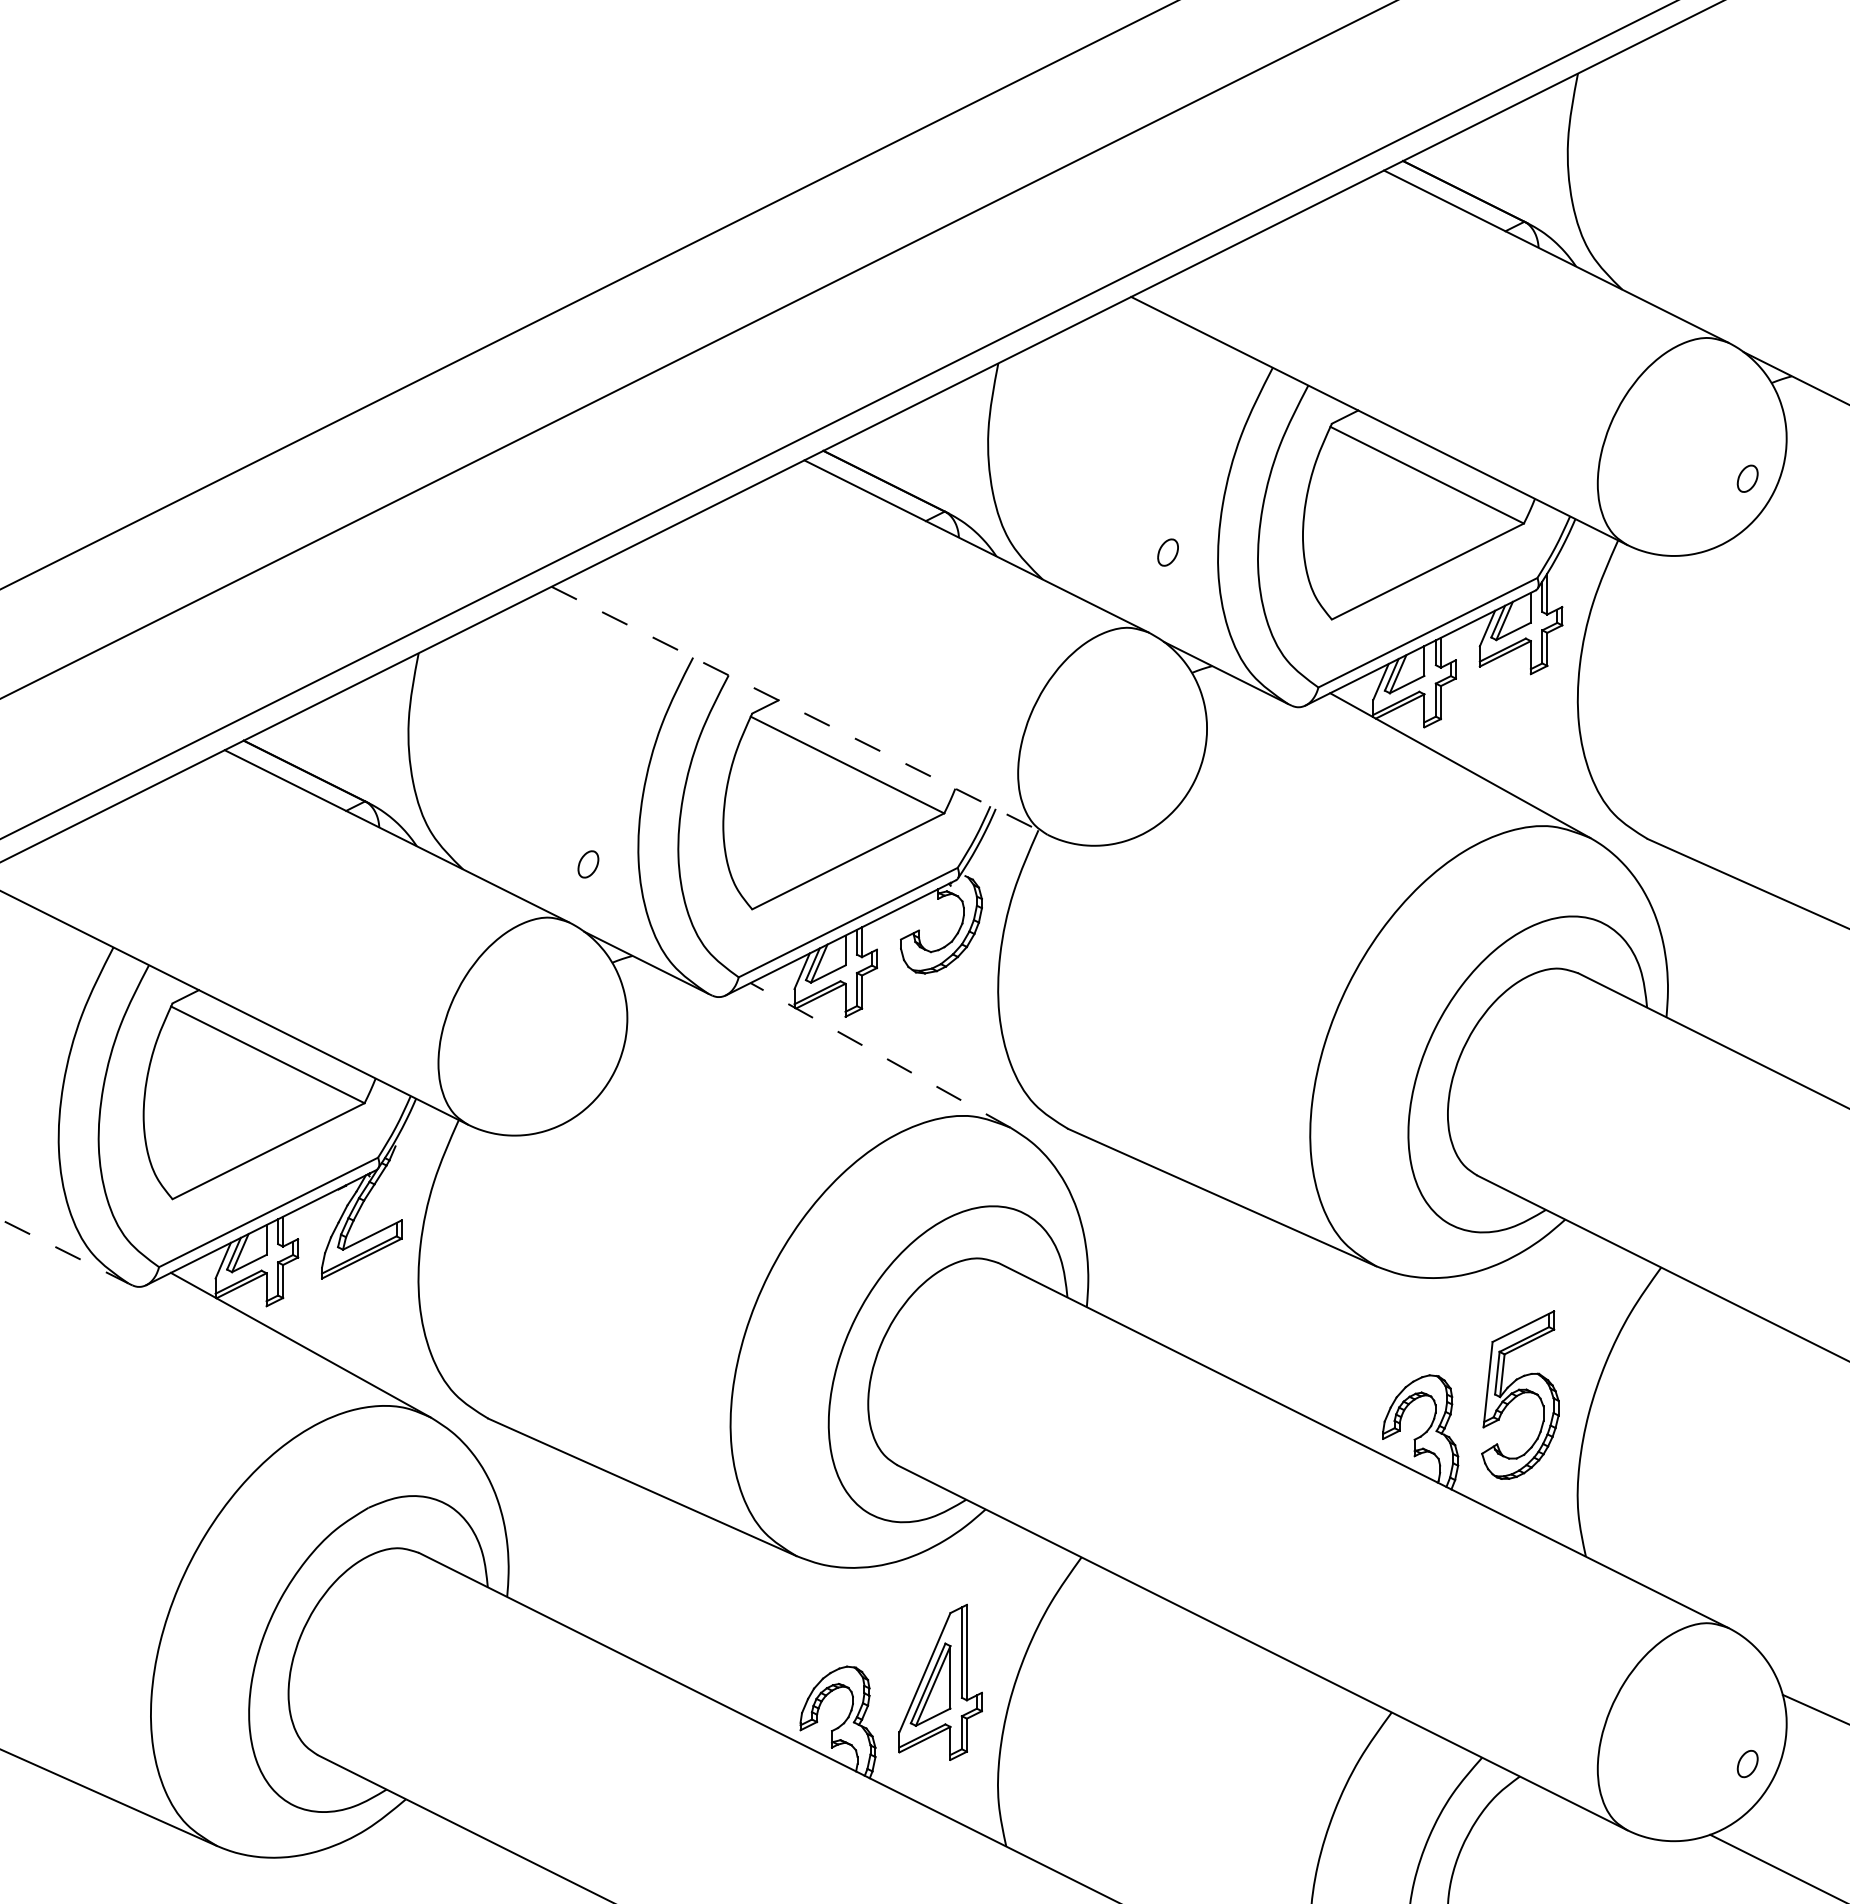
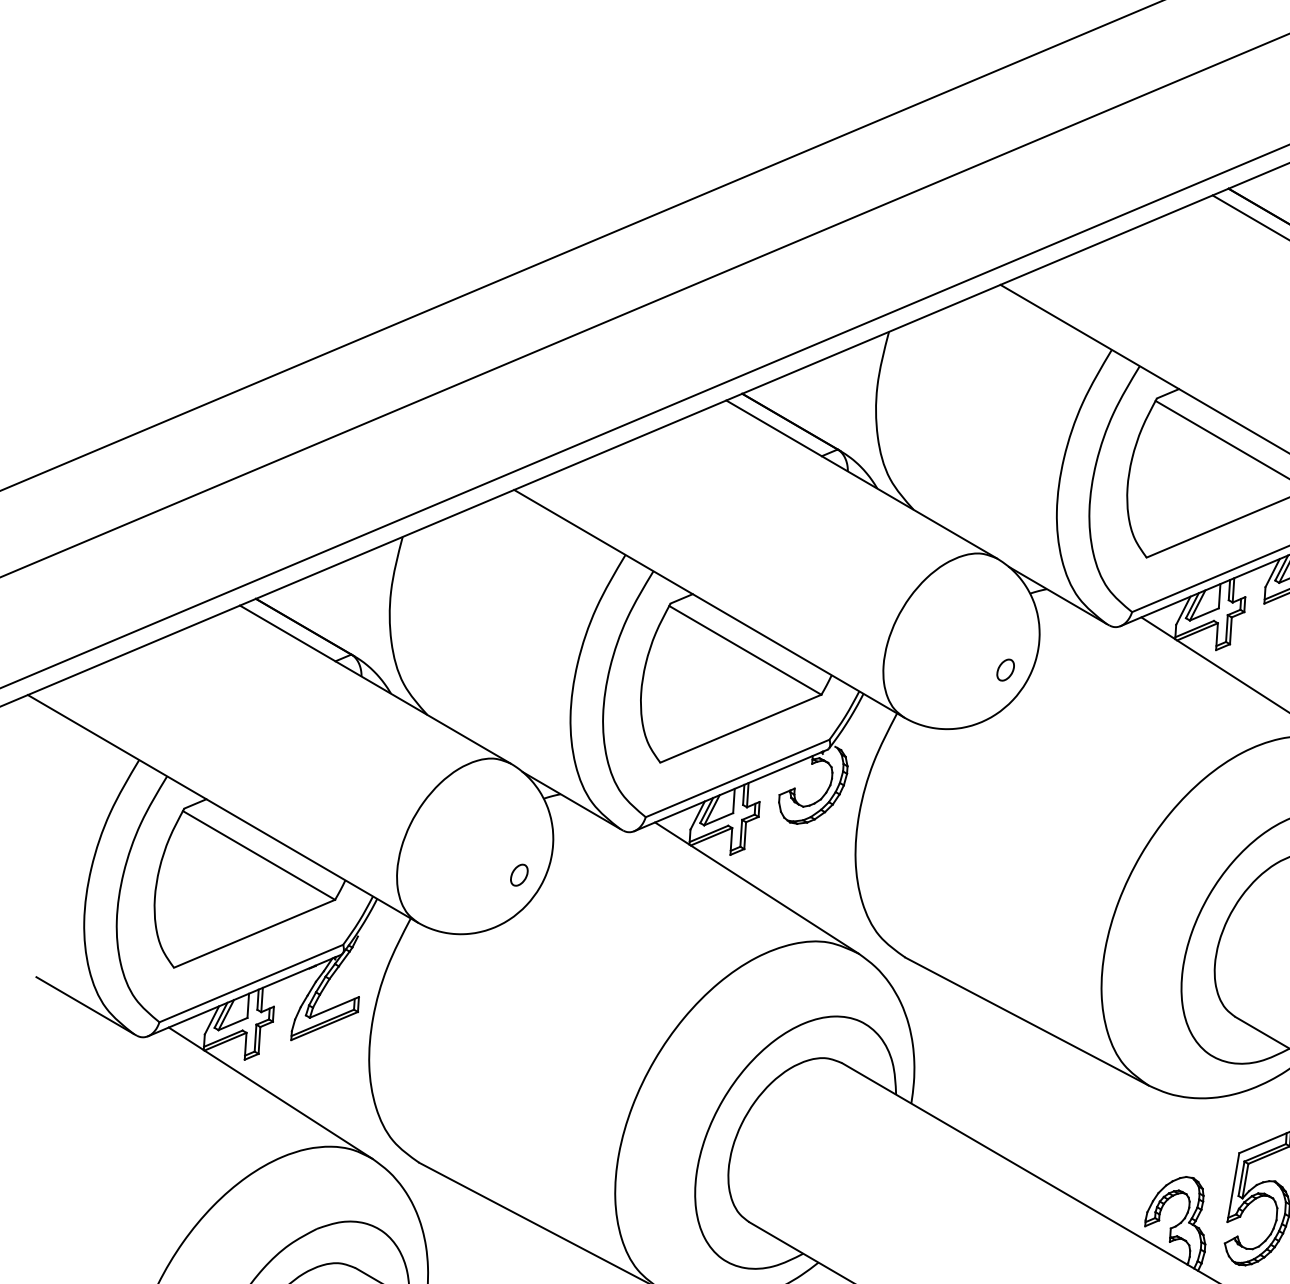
part: (1167, 552) -> (1005, 670), moved
line: (800, 711) -> (709, 604), dashed -> solid
part: (588, 864) -> (519, 875), moved
line: (880, 1055) -> (756, 888), dashed -> solid
line: (67, 1252) -> (85, 1005), dashed -> solid

